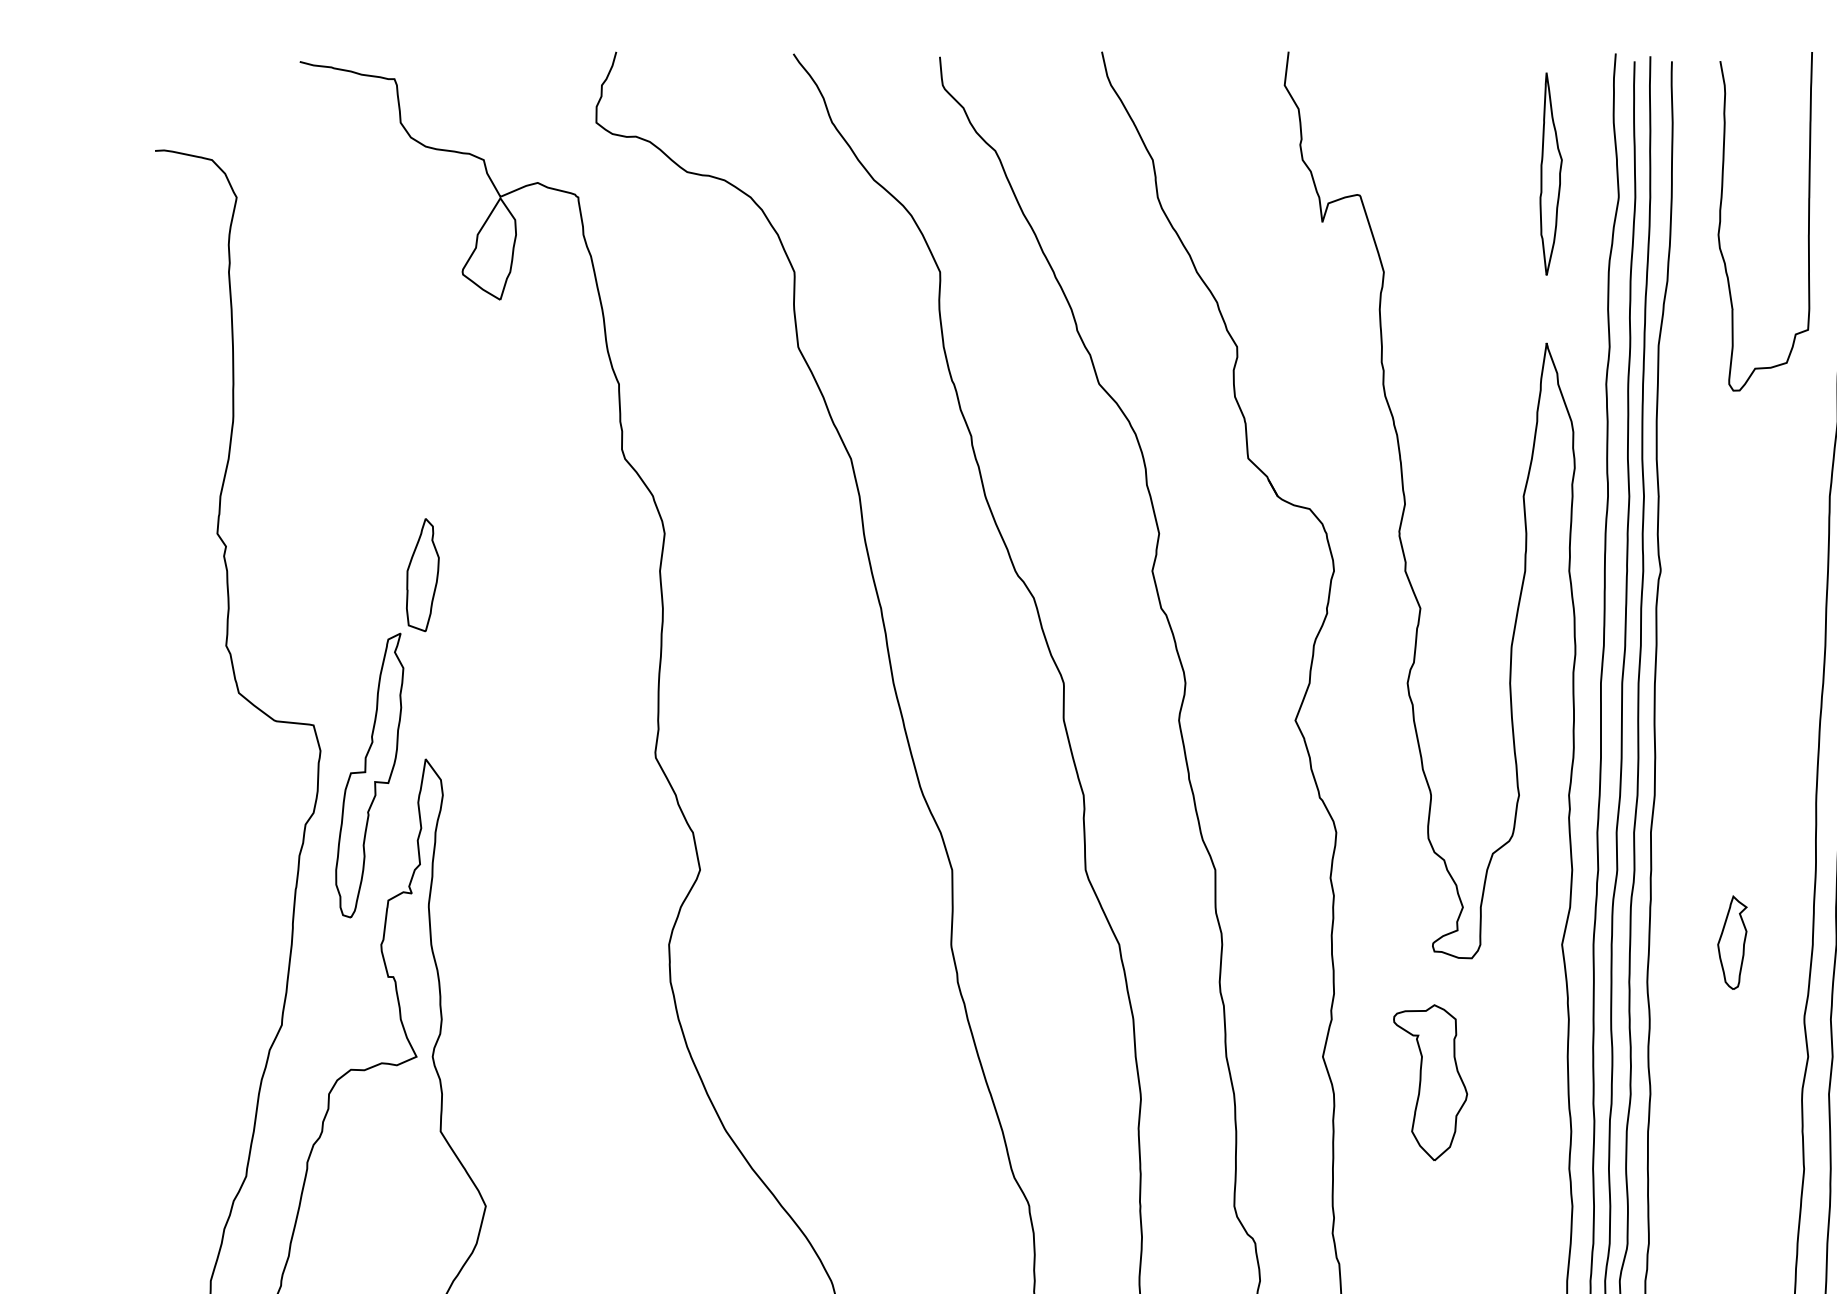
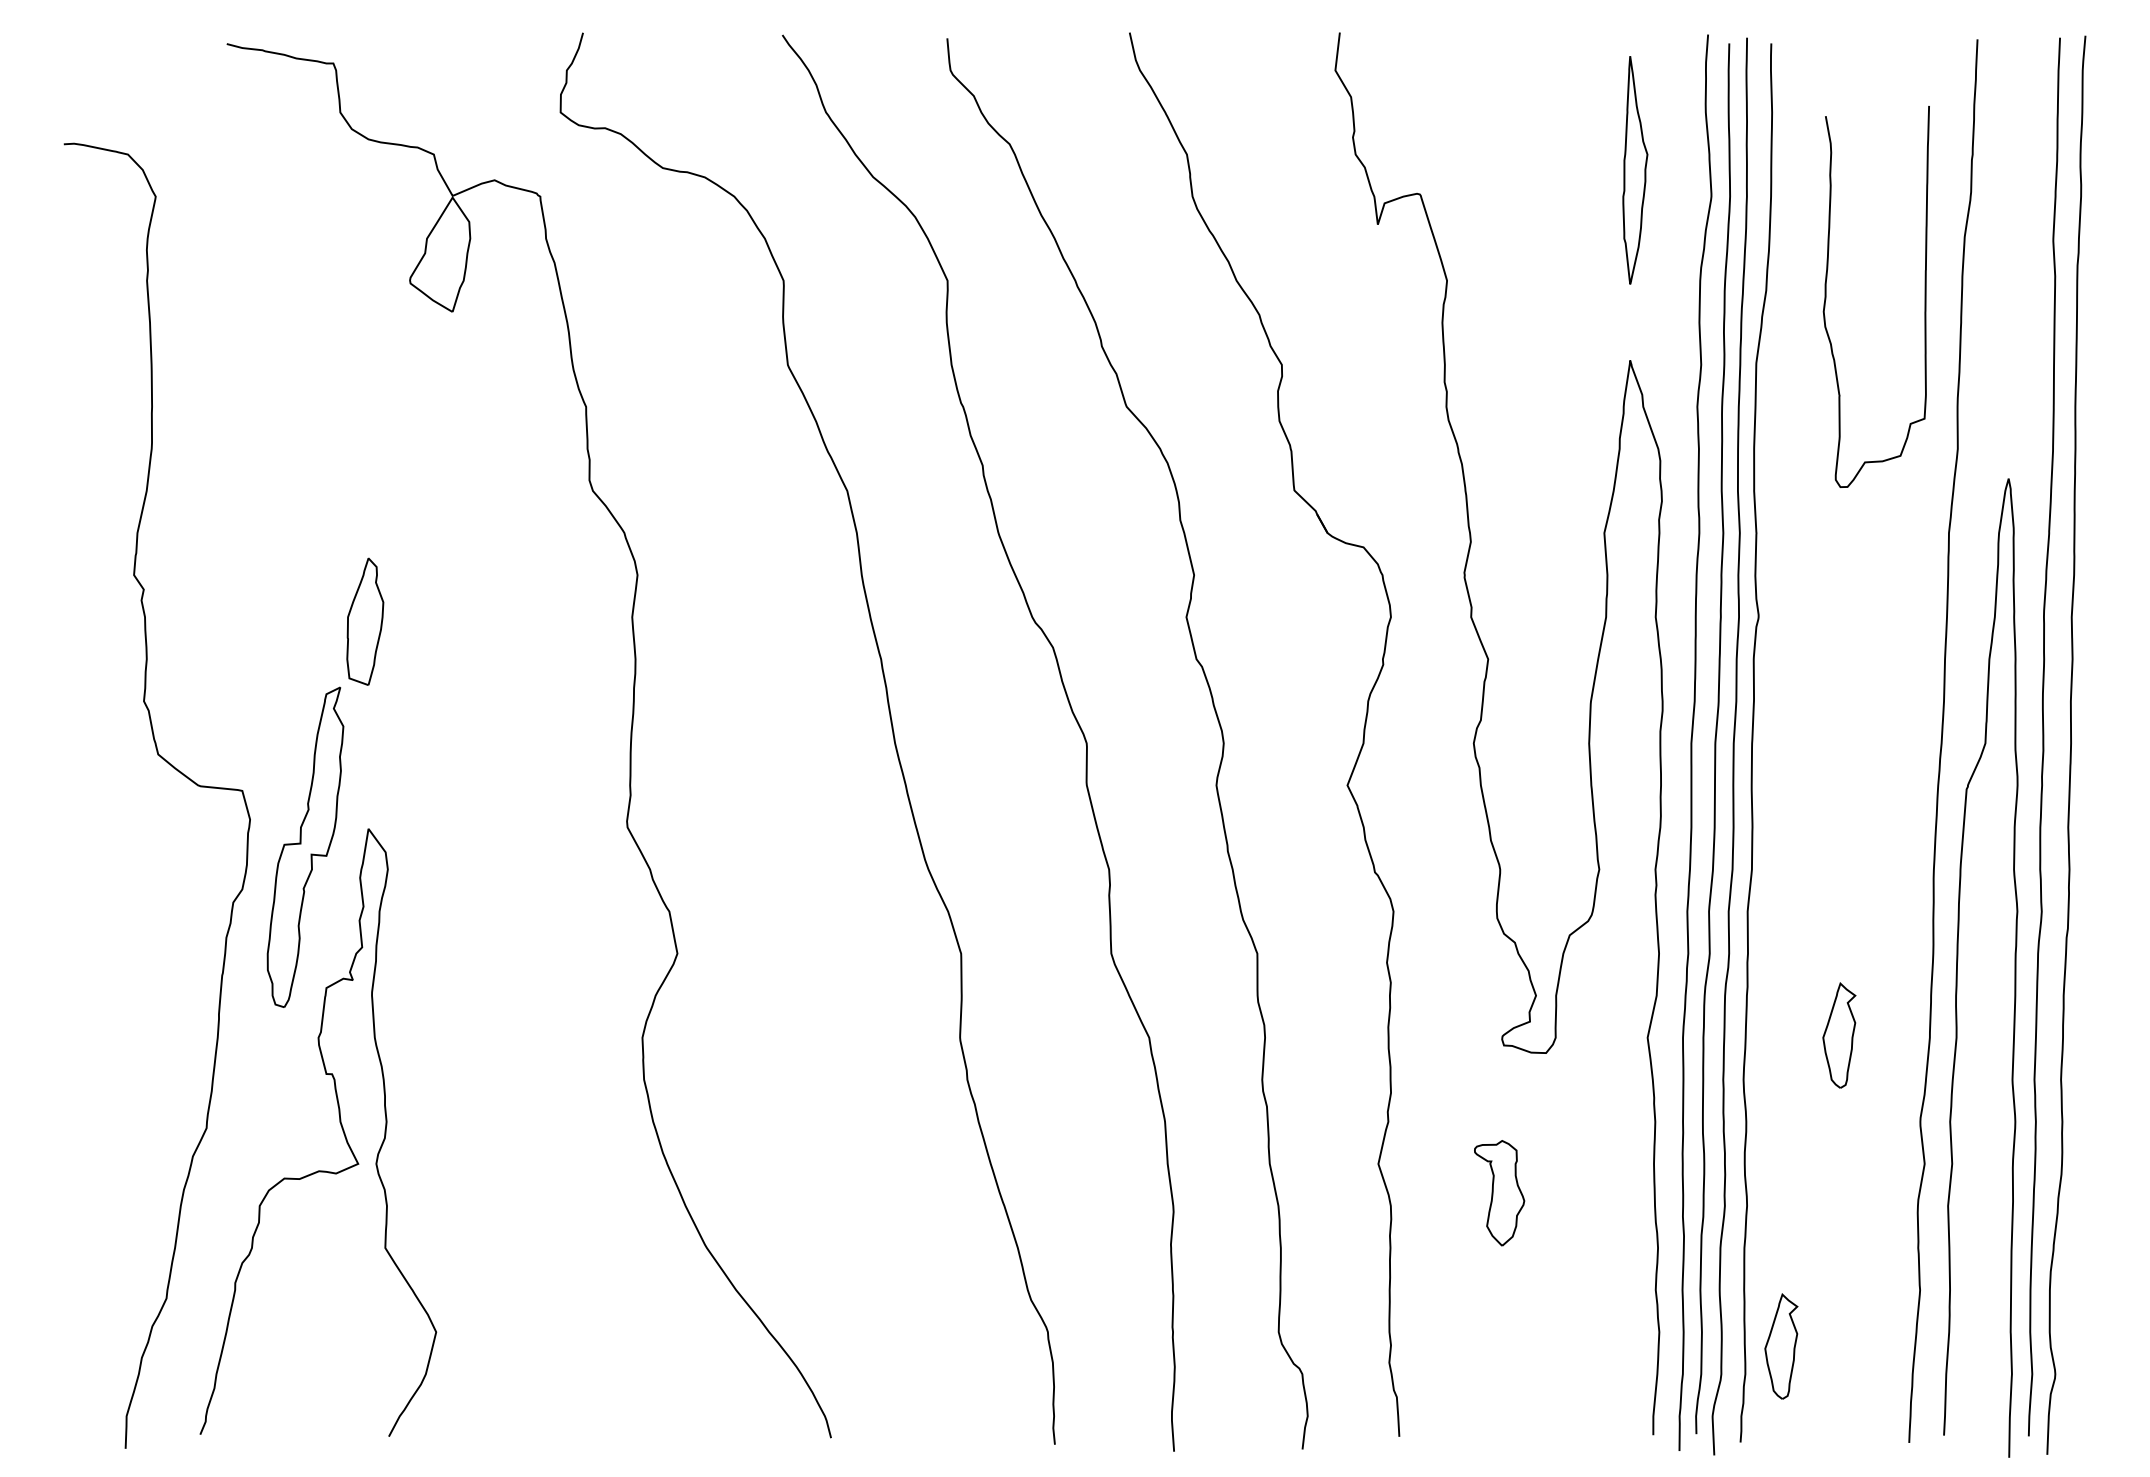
curve: (1720, 221) -> (1826, 296), moved
part: (1430, 1083) -> (1499, 1193), size x0.6
part: (1681, 1218) -> (1781, 1346), added

